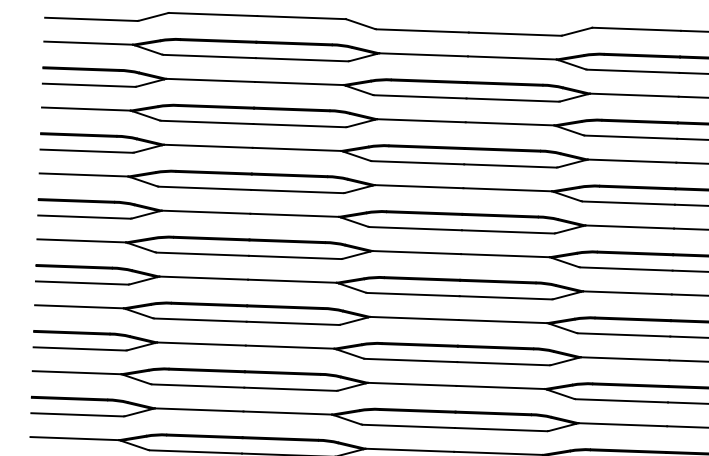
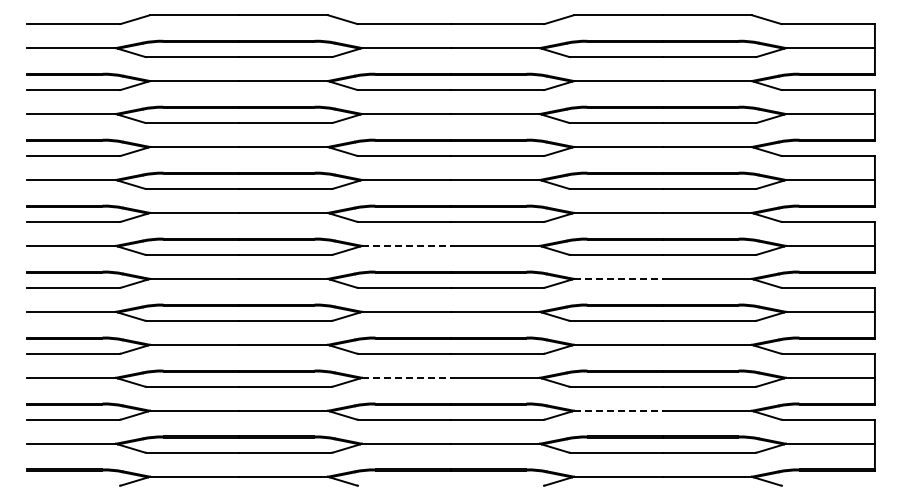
line: (417, 252) -> (407, 245), solid -> dashed
line: (628, 292) -> (619, 278), solid -> dashed
line: (413, 384) -> (407, 377), solid -> dashed
line: (623, 424) -> (619, 410), solid -> dashed

